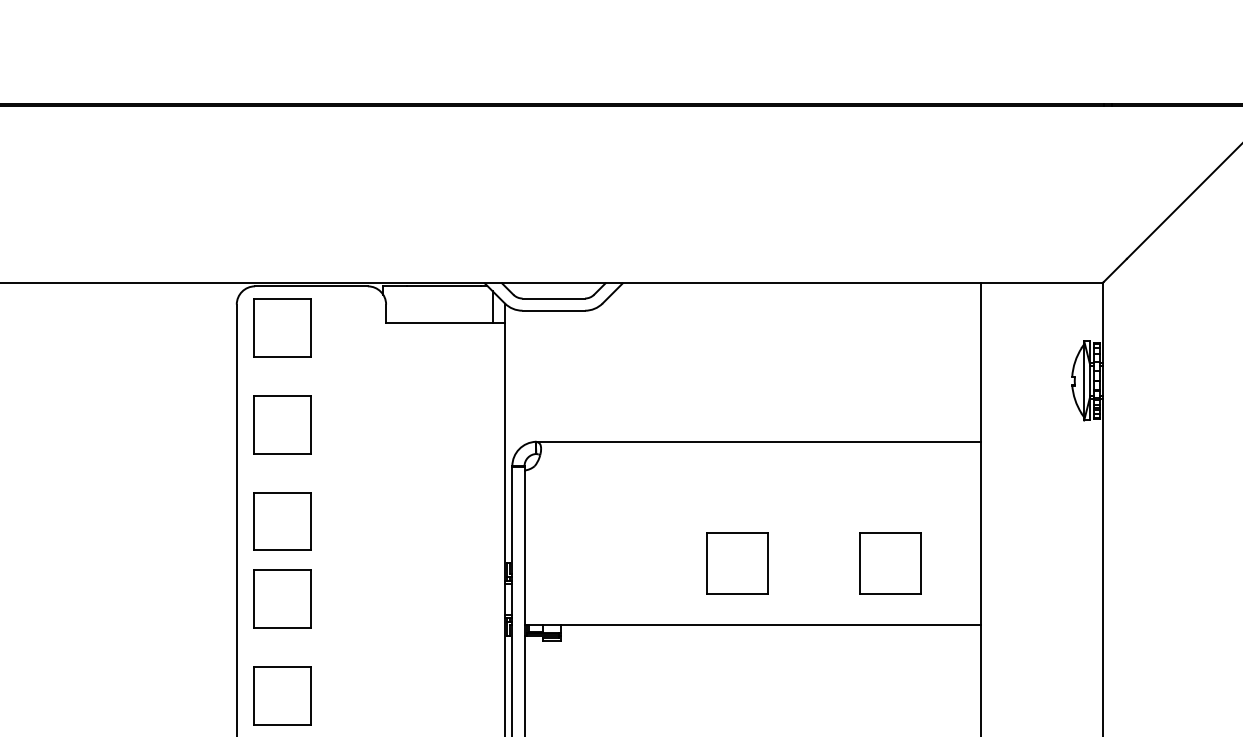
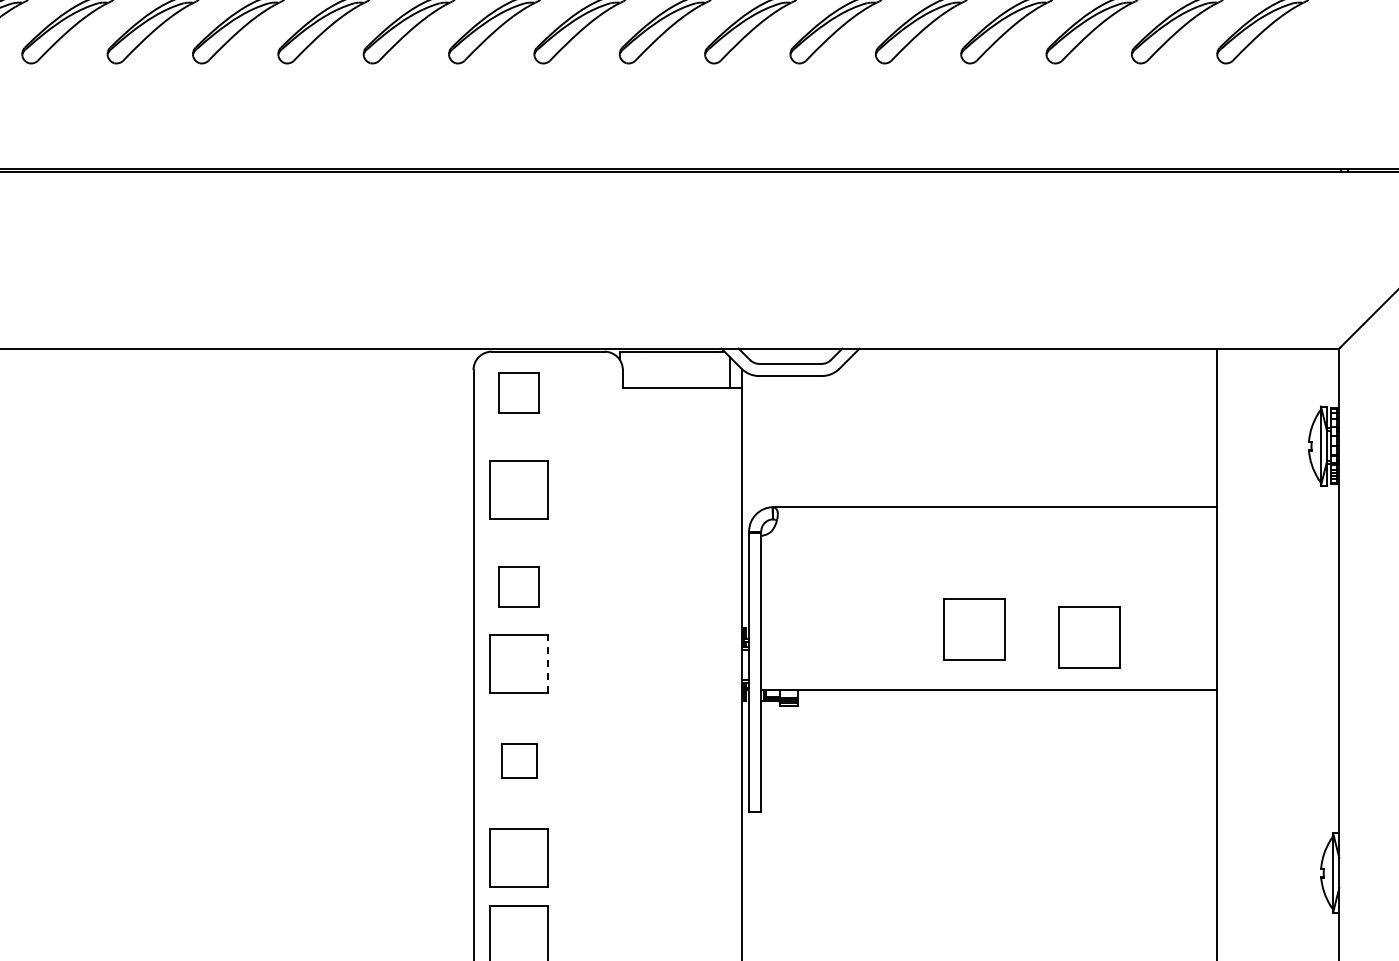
part: (281, 327) -> (518, 392), size x0.7
part: (281, 521) -> (518, 586), size x0.7
part: (890, 564) -> (1089, 637), moved
line: (311, 599) -> (548, 664), solid -> dashed
part: (281, 695) -> (518, 760), size x0.6

